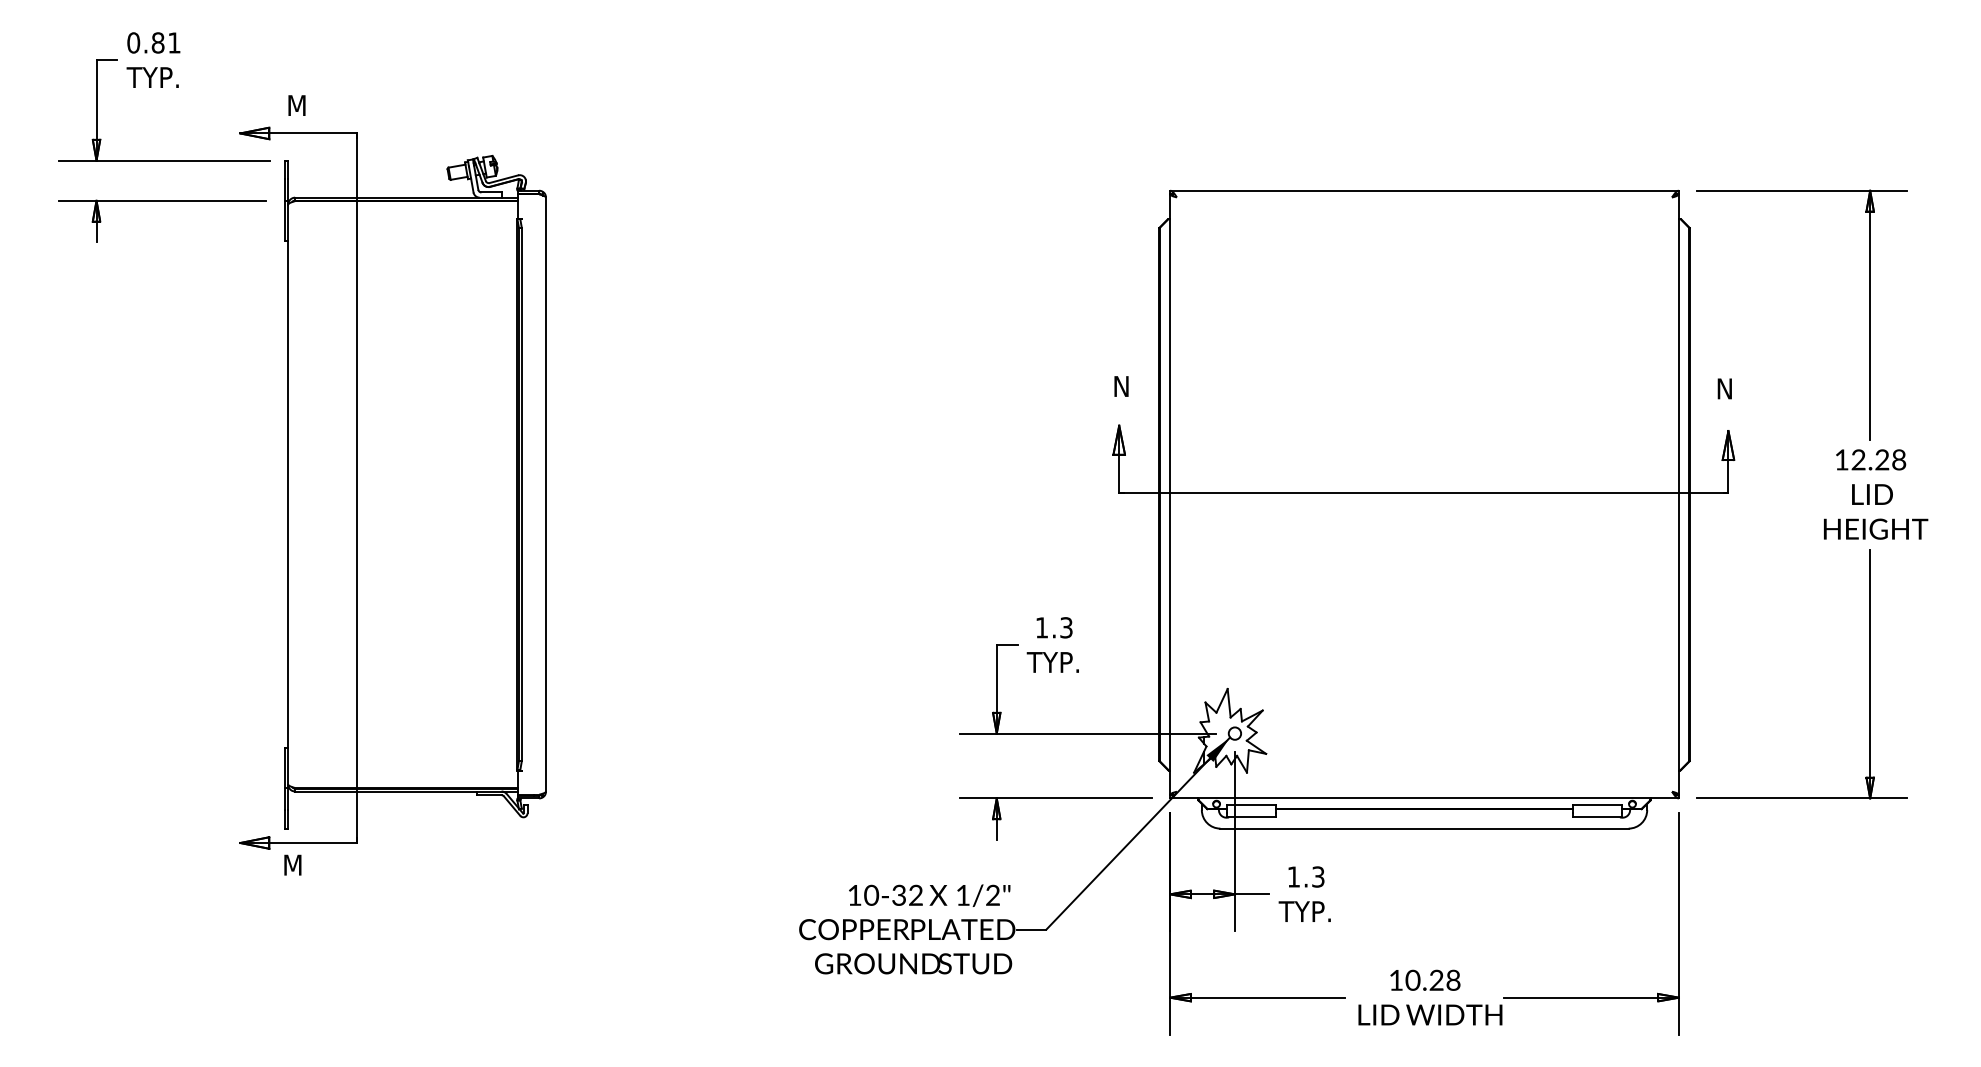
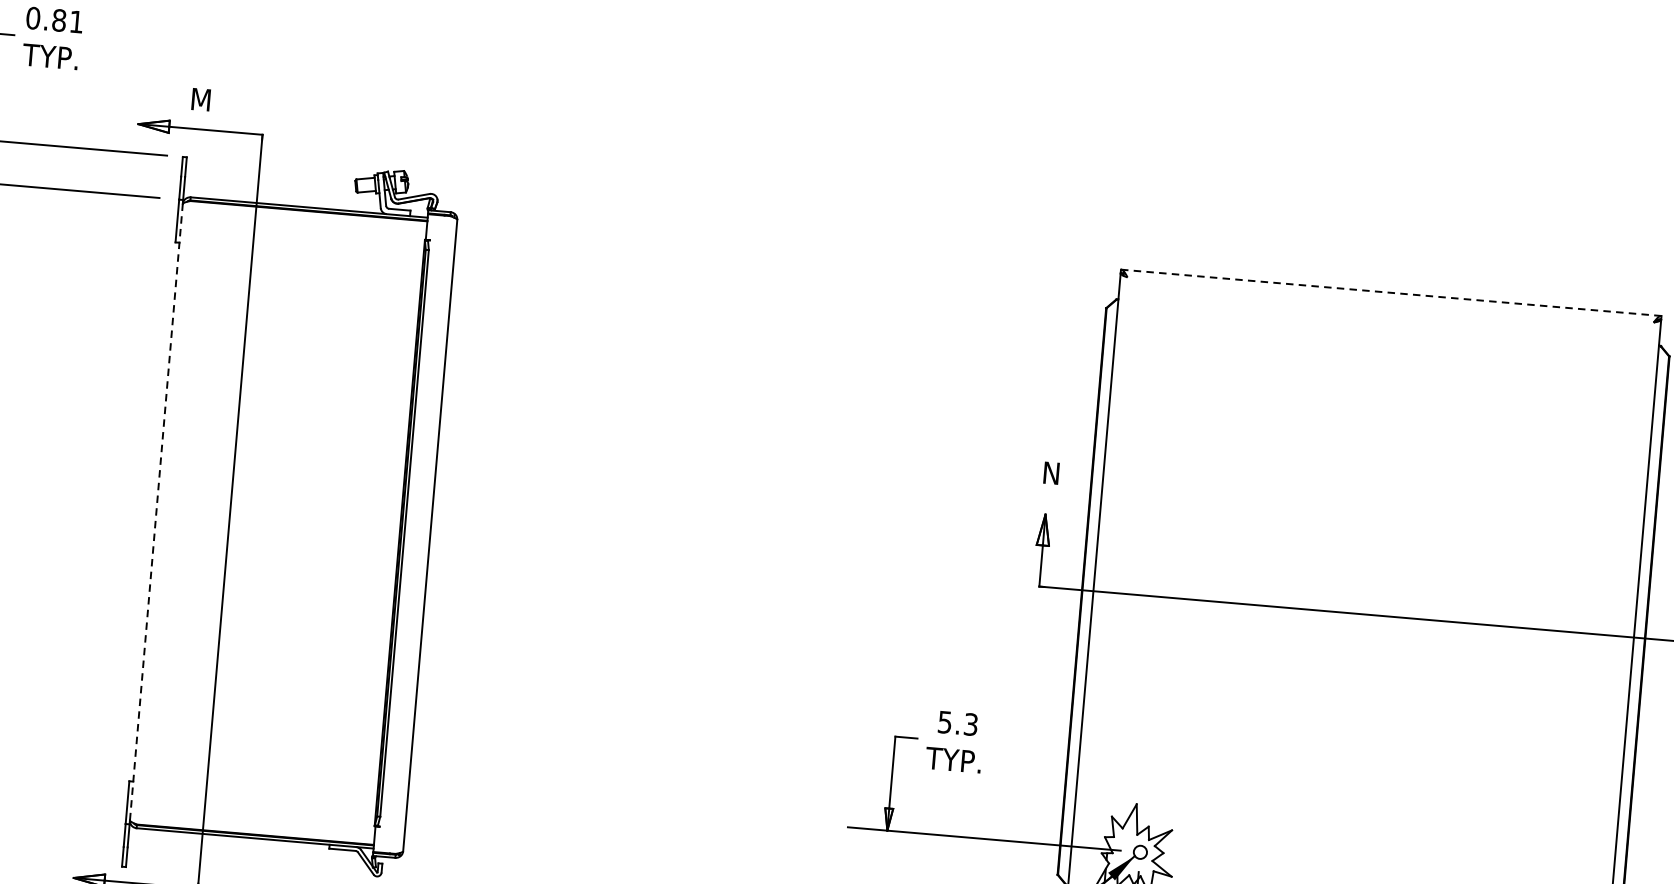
line: (1425, 190) -> (1392, 292), solid -> dashed
line: (288, 494) -> (156, 512), solid -> dashed
text: (1041, 627) -> (944, 721), 1.3 -> 5.3

